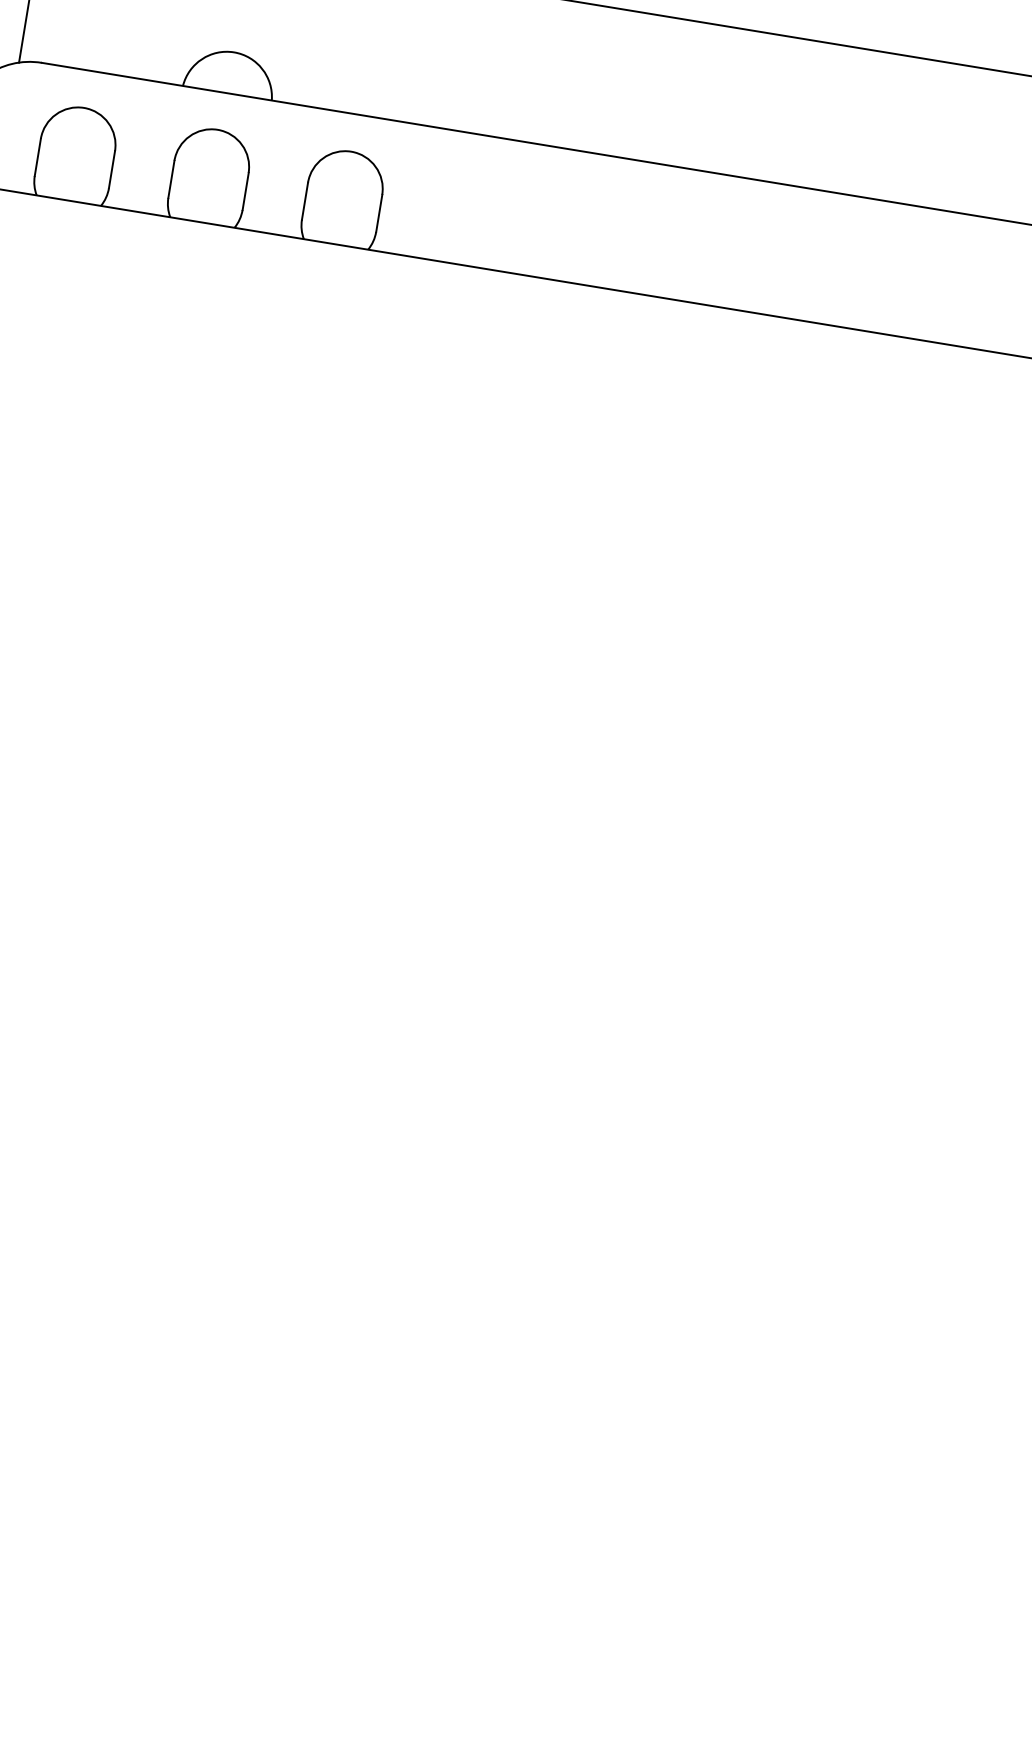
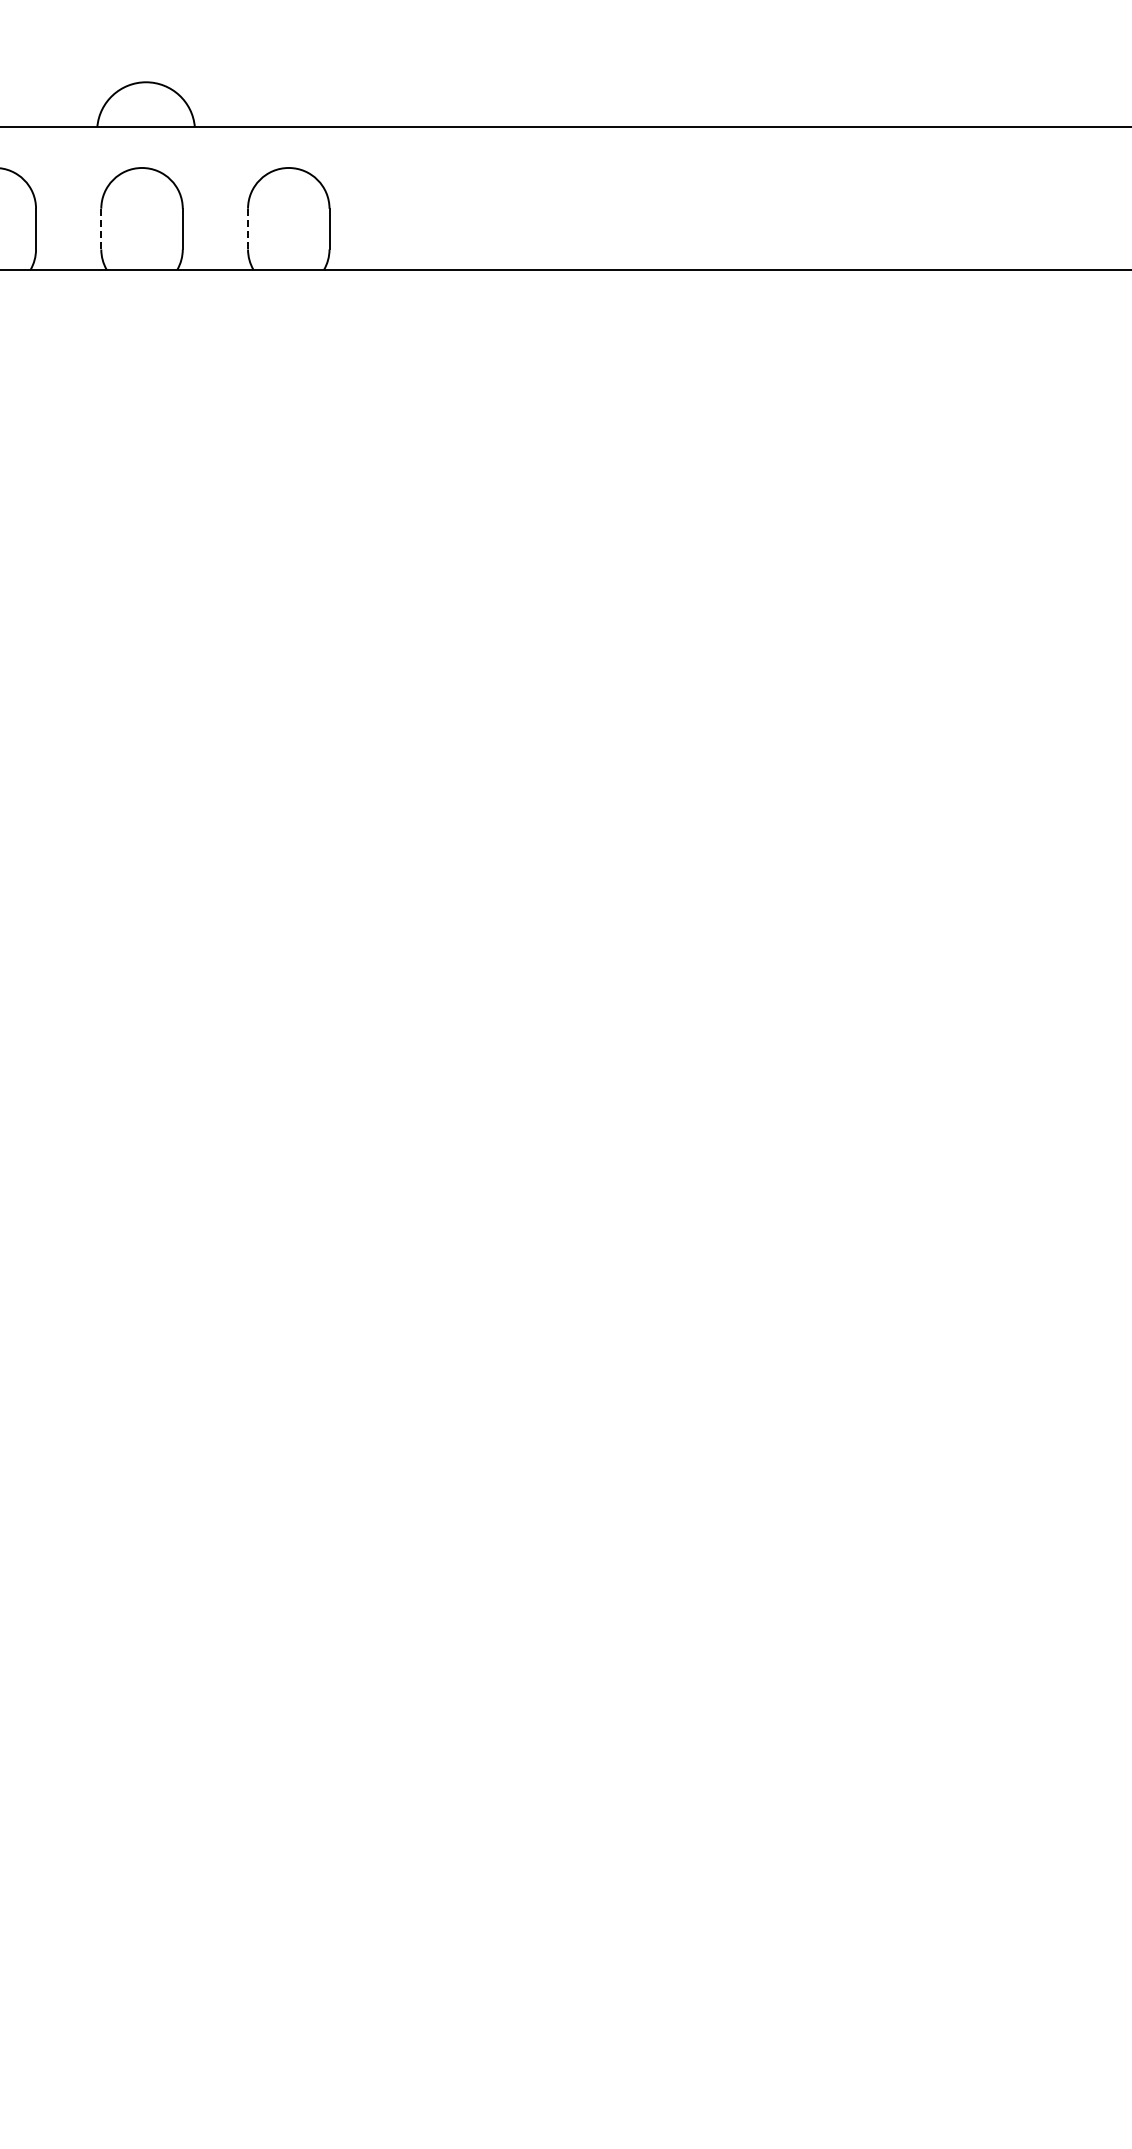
line: (171, 178) -> (101, 228), solid -> dashed
line: (305, 200) -> (248, 228), solid -> dashed

